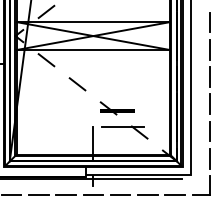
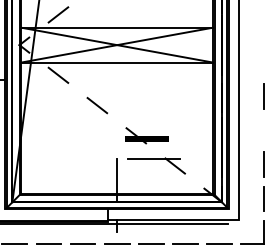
line: (210, 22) -> (263, 27), removed
line: (210, 49) -> (263, 61), removed
line: (210, 104) -> (263, 130), removed

